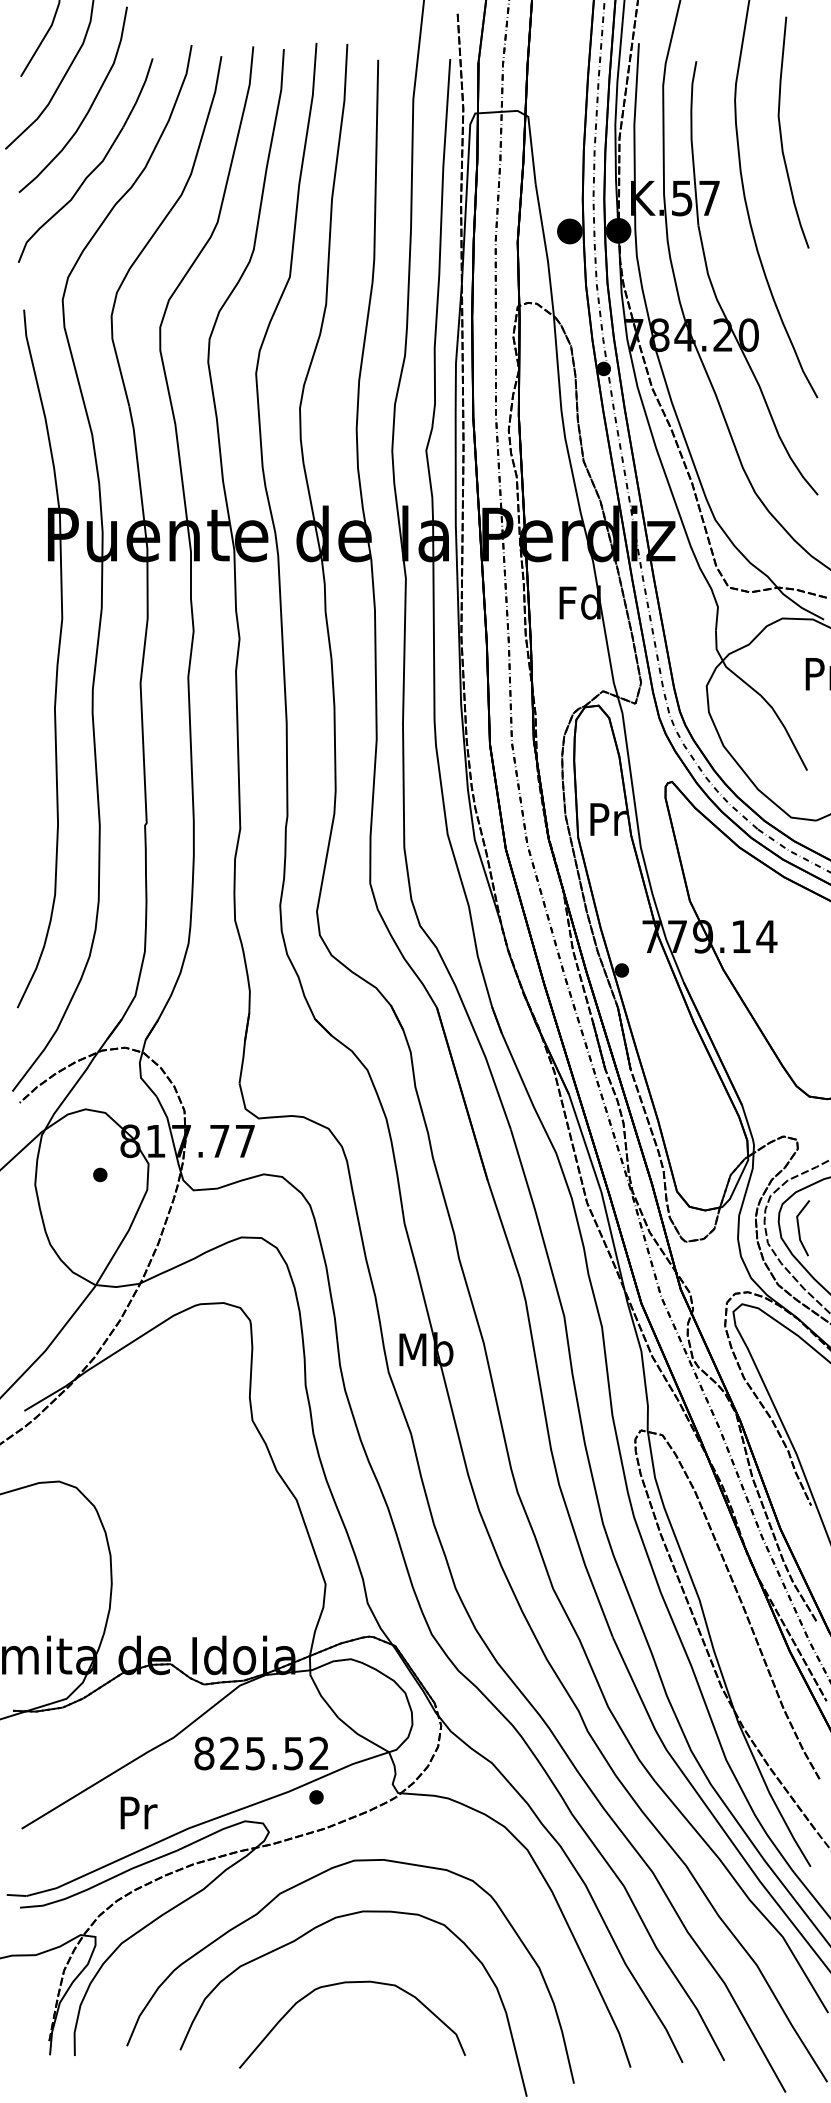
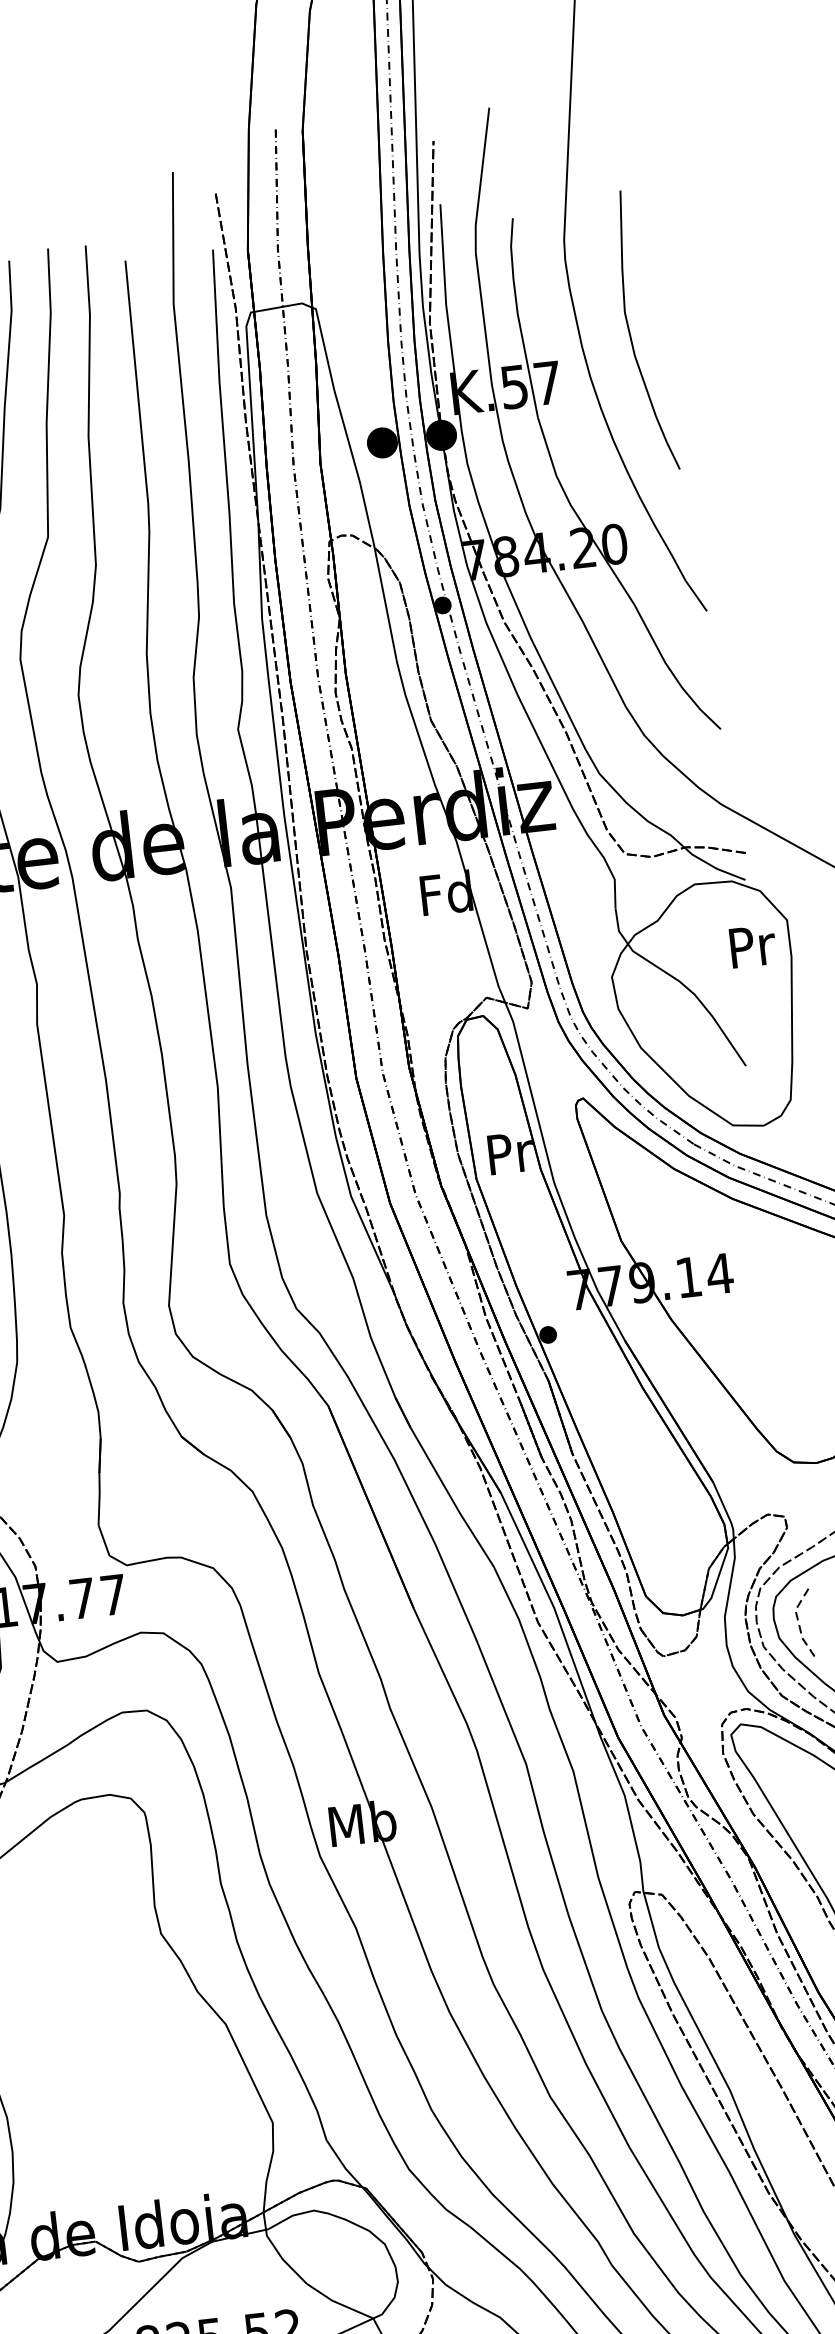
curve: (781, 132) -> (630, 332), moved
line: (798, 1227) -> (798, 1623), solid -> dashed

